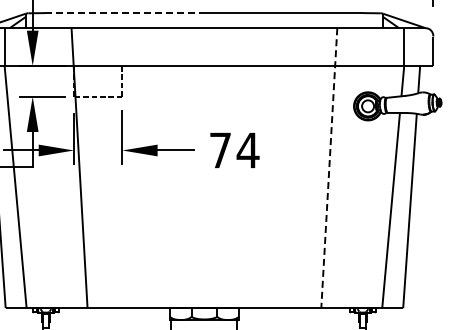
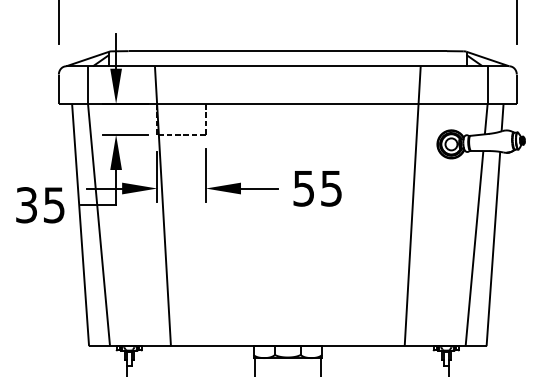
line: (125, 13) -> (208, 51), dashed -> solid
text: (234, 150) -> (317, 188), 74 -> 55
line: (329, 168) -> (412, 206), dashed -> solid

